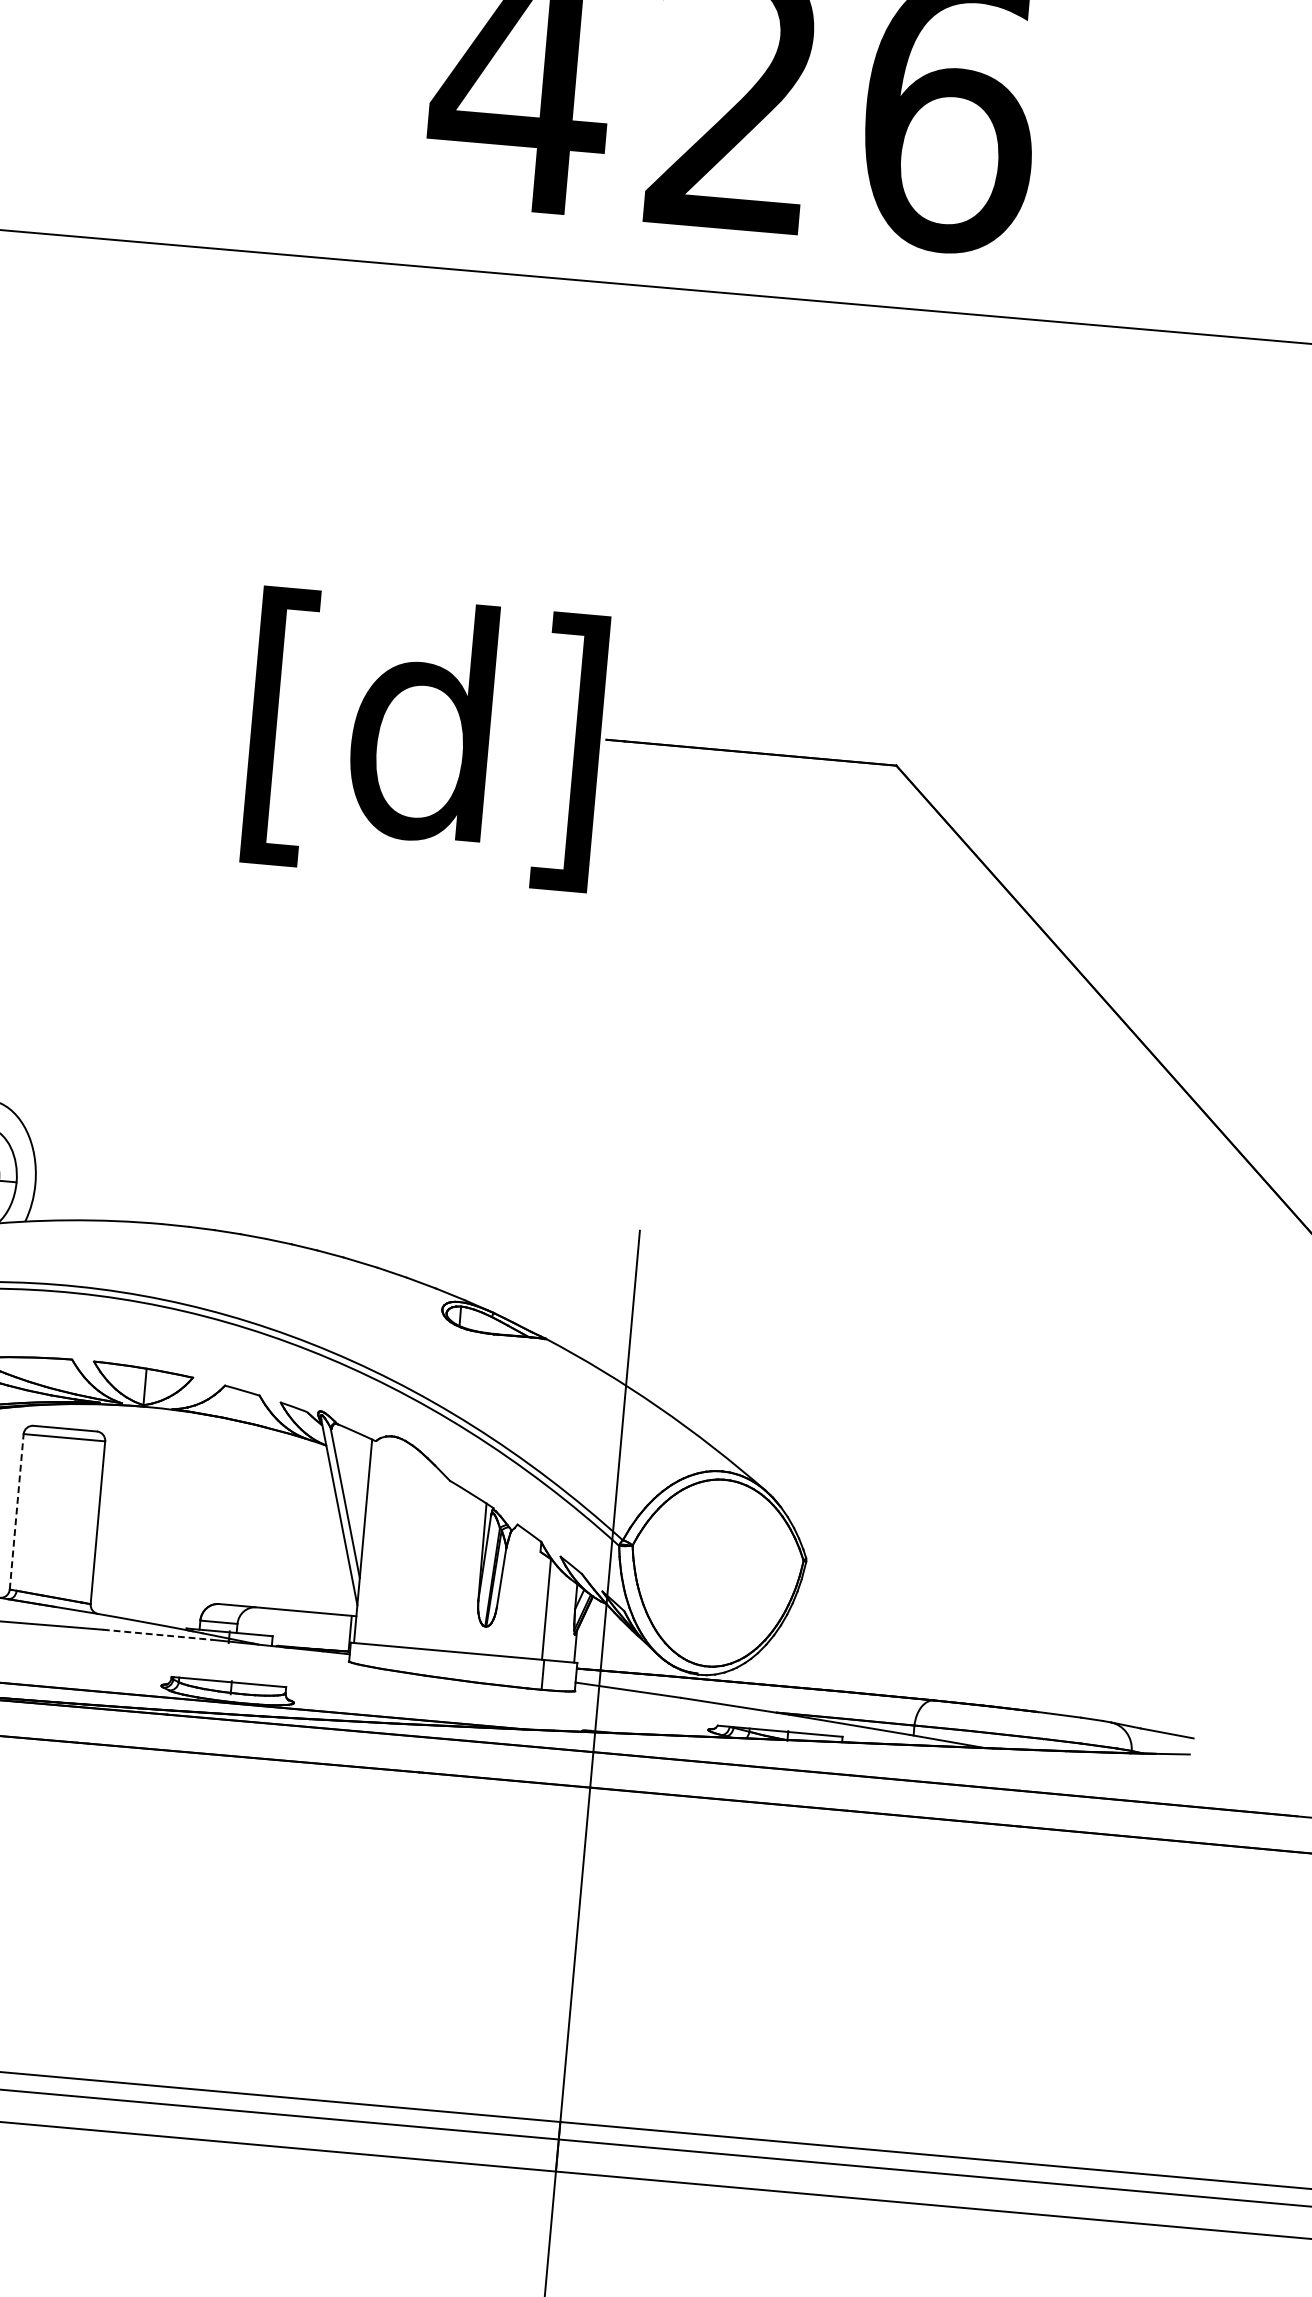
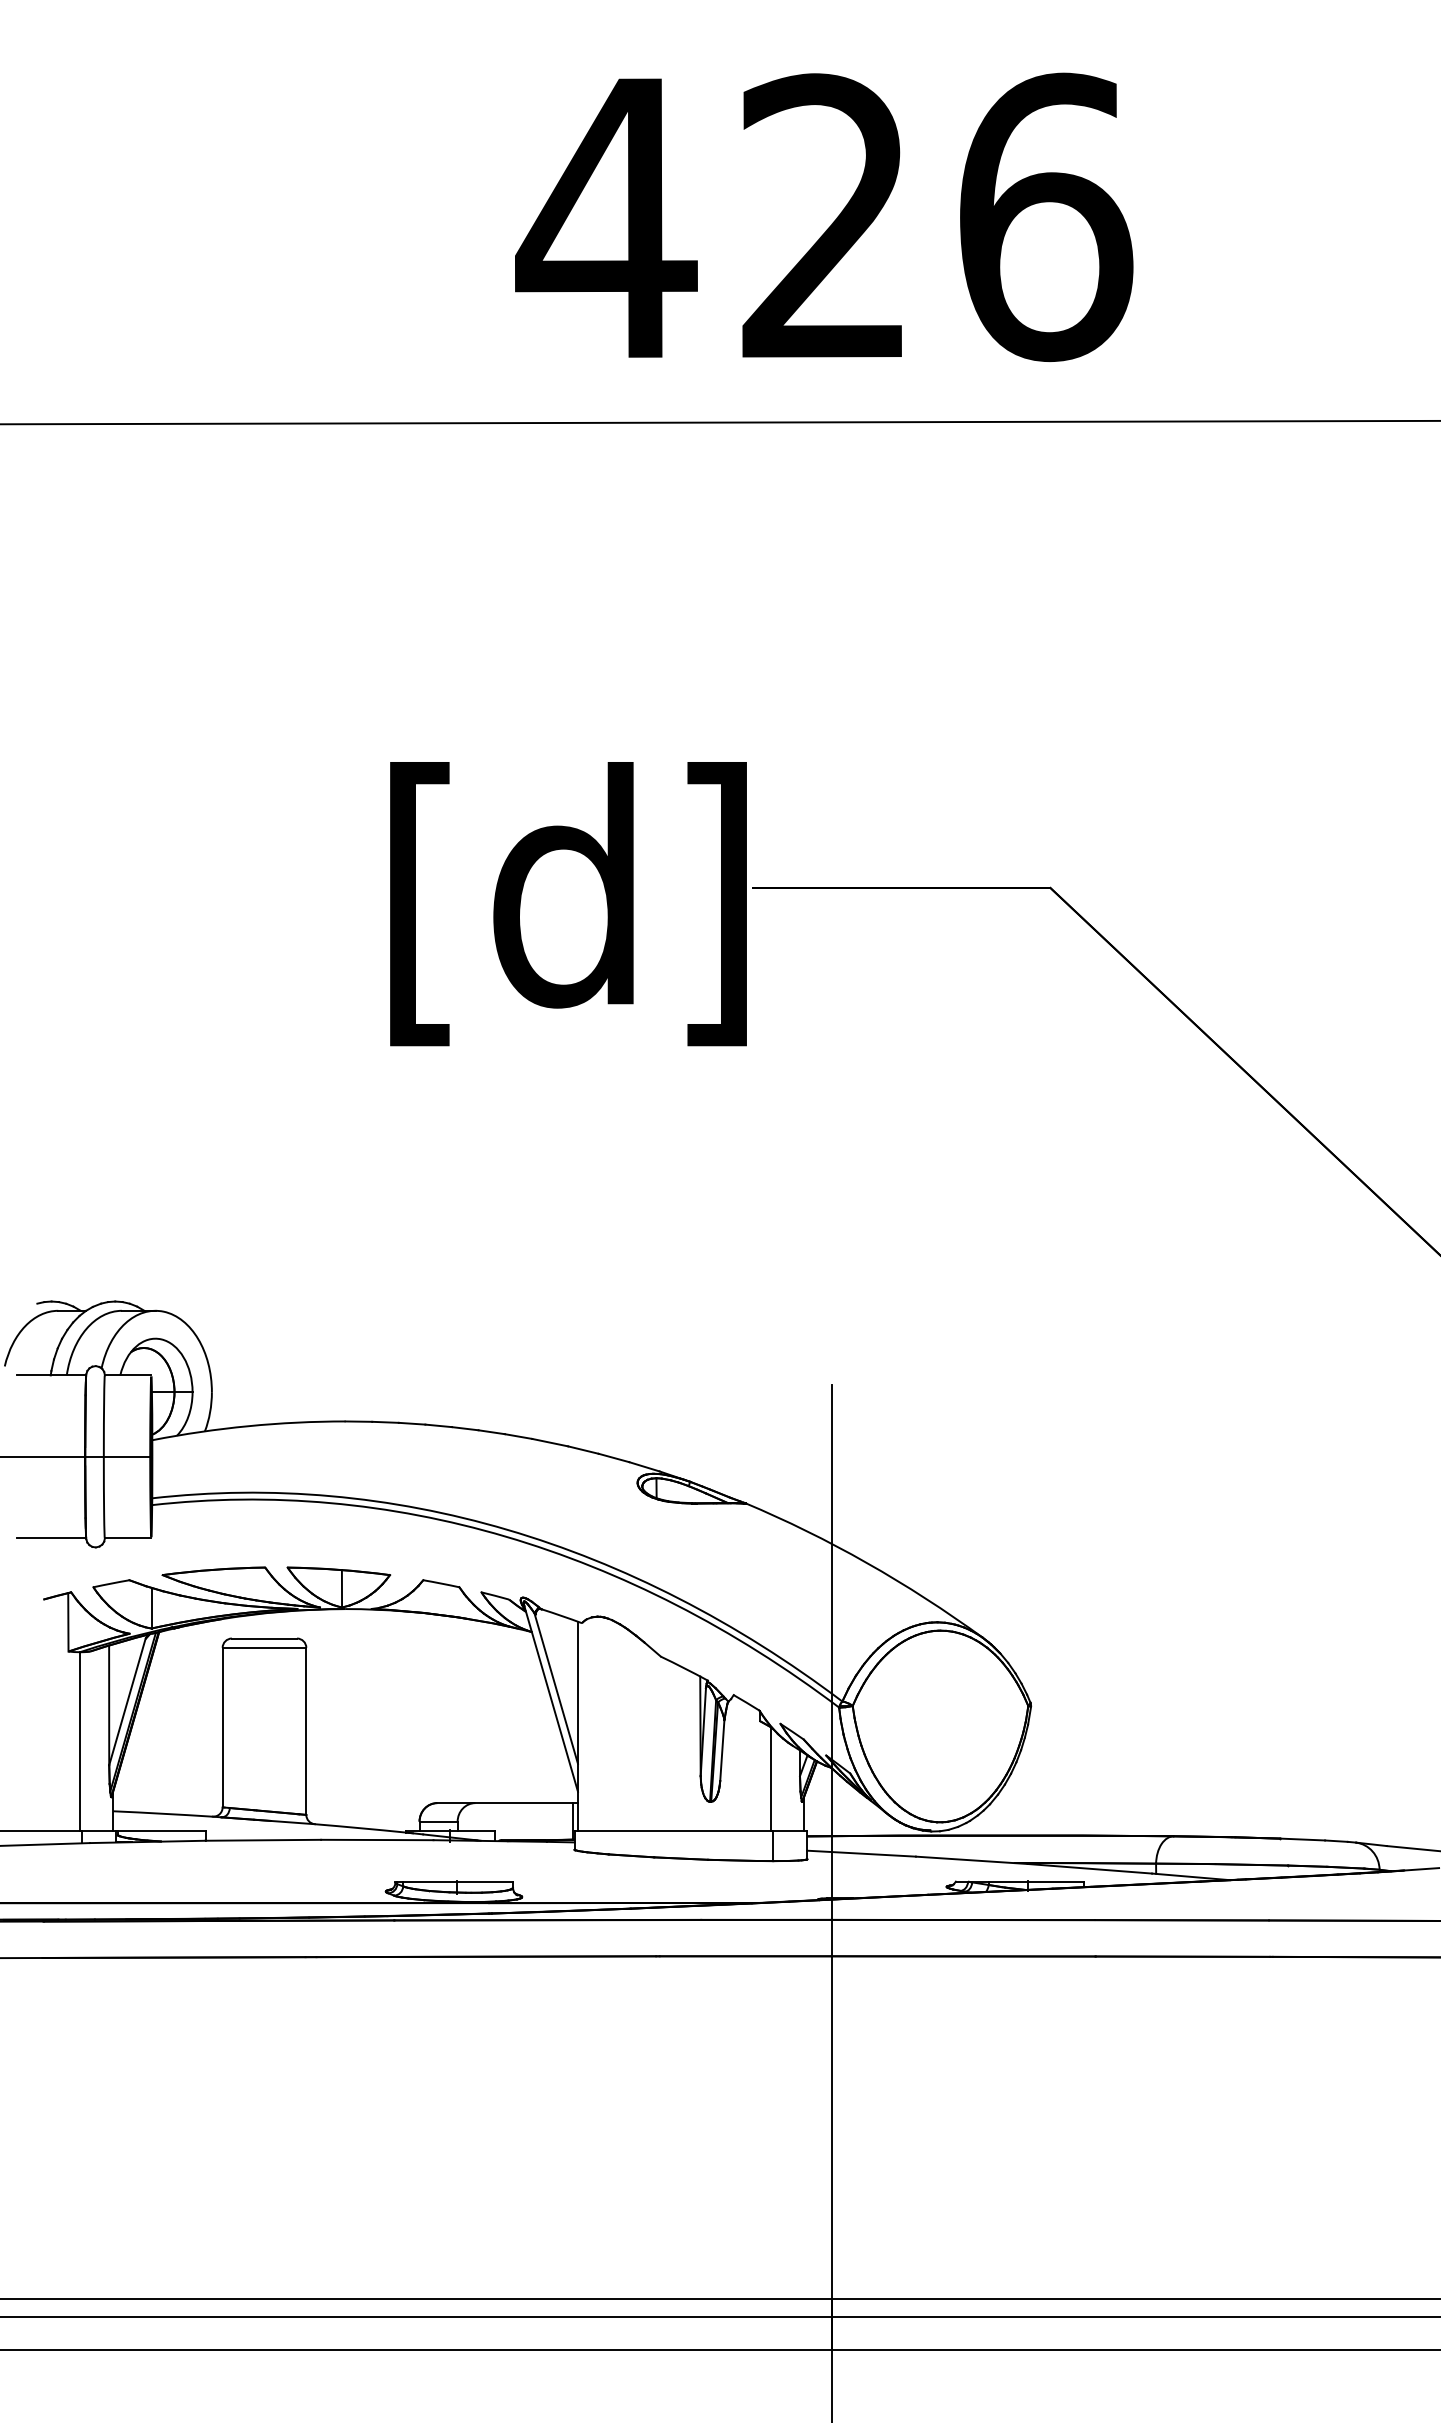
line: (16, 1511) -> (222, 1727), dashed -> solid
line: (157, 1635) -> (377, 1840), dashed -> solid

